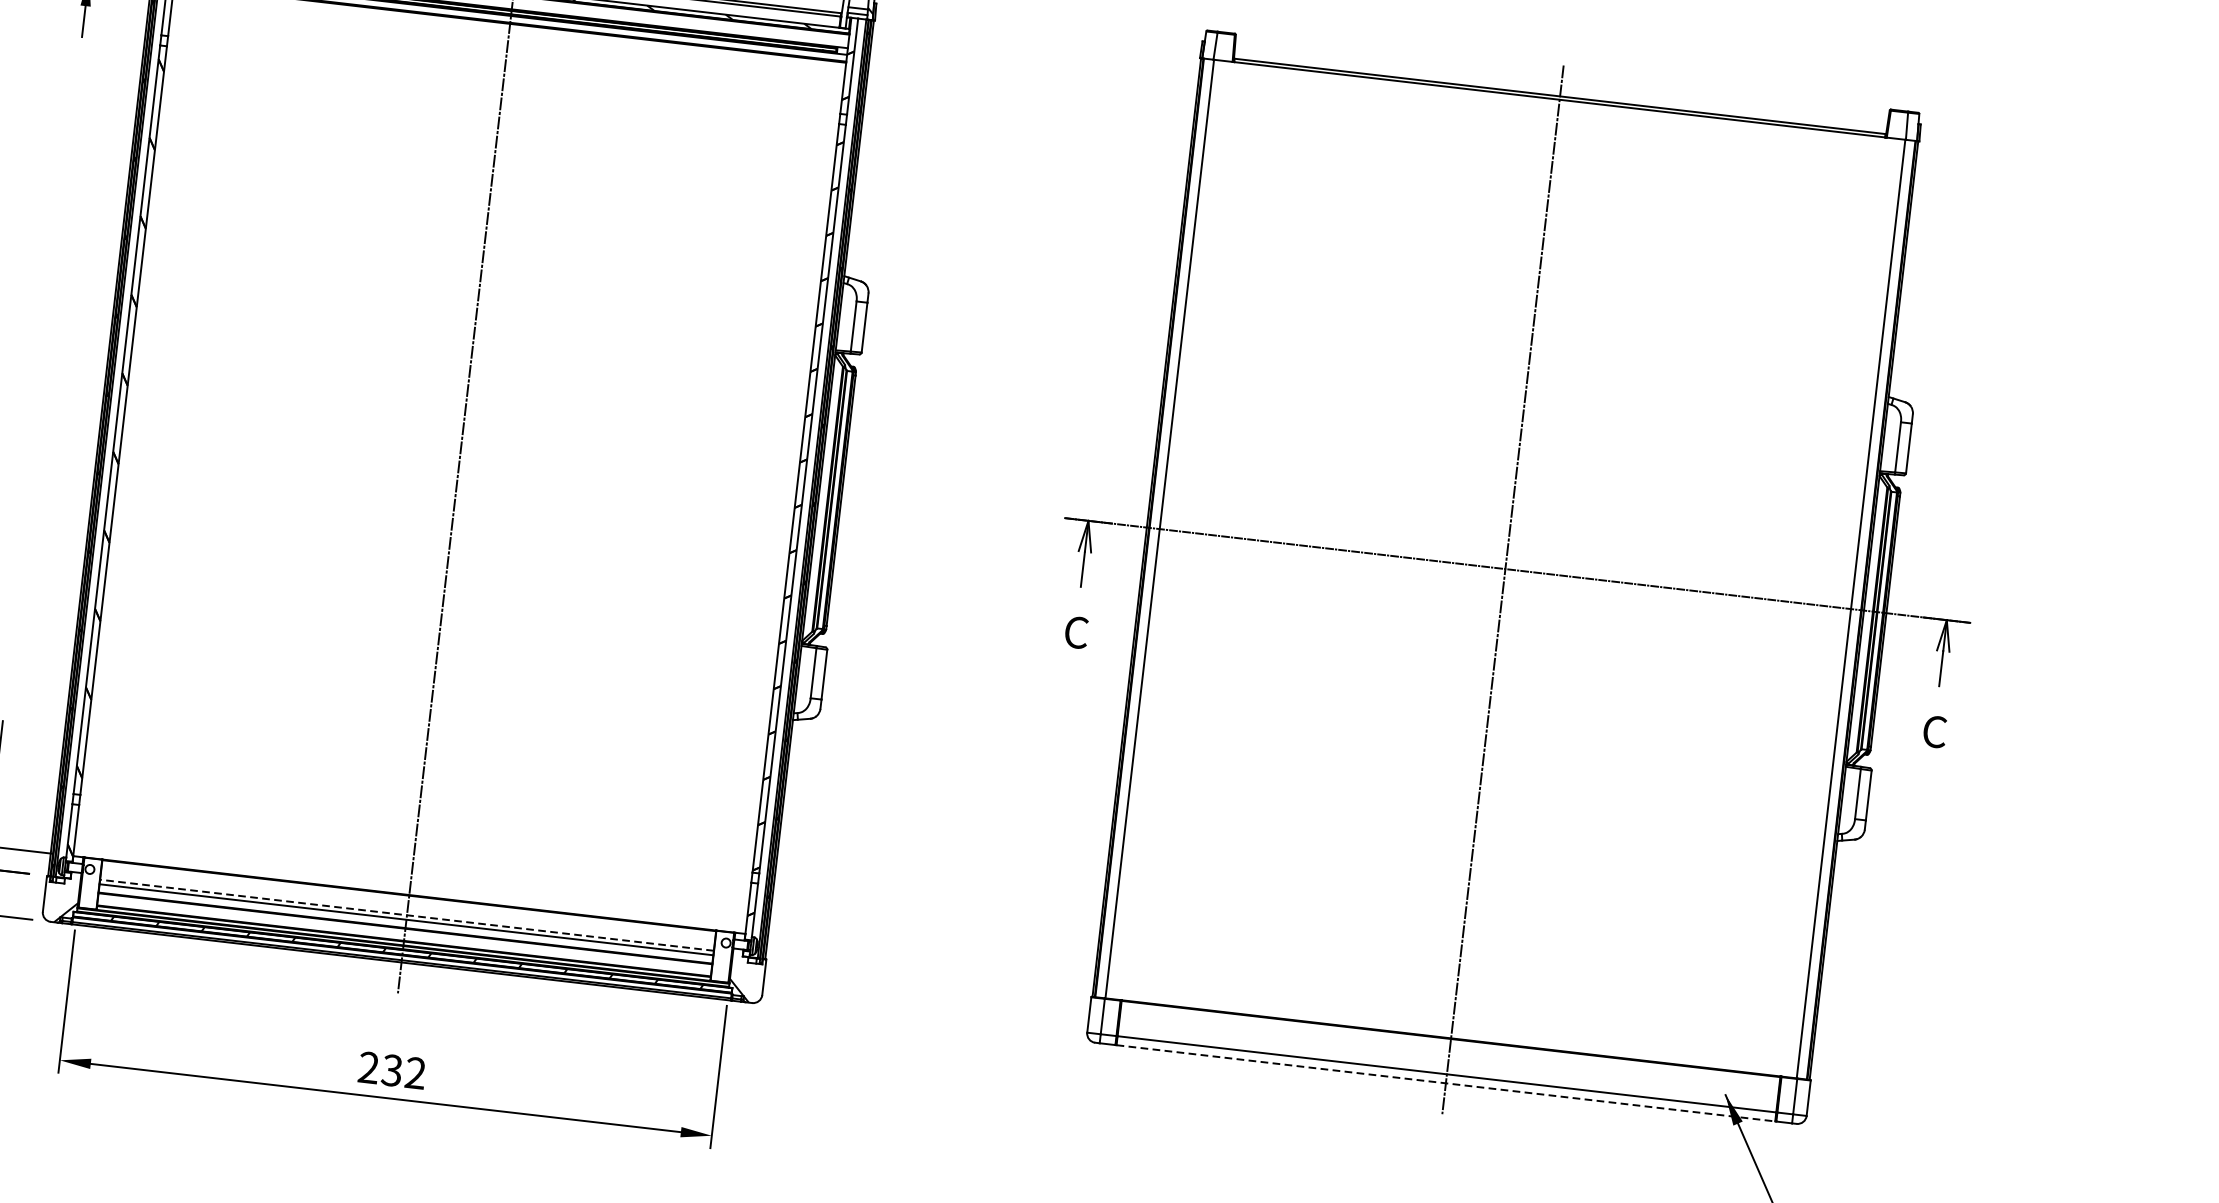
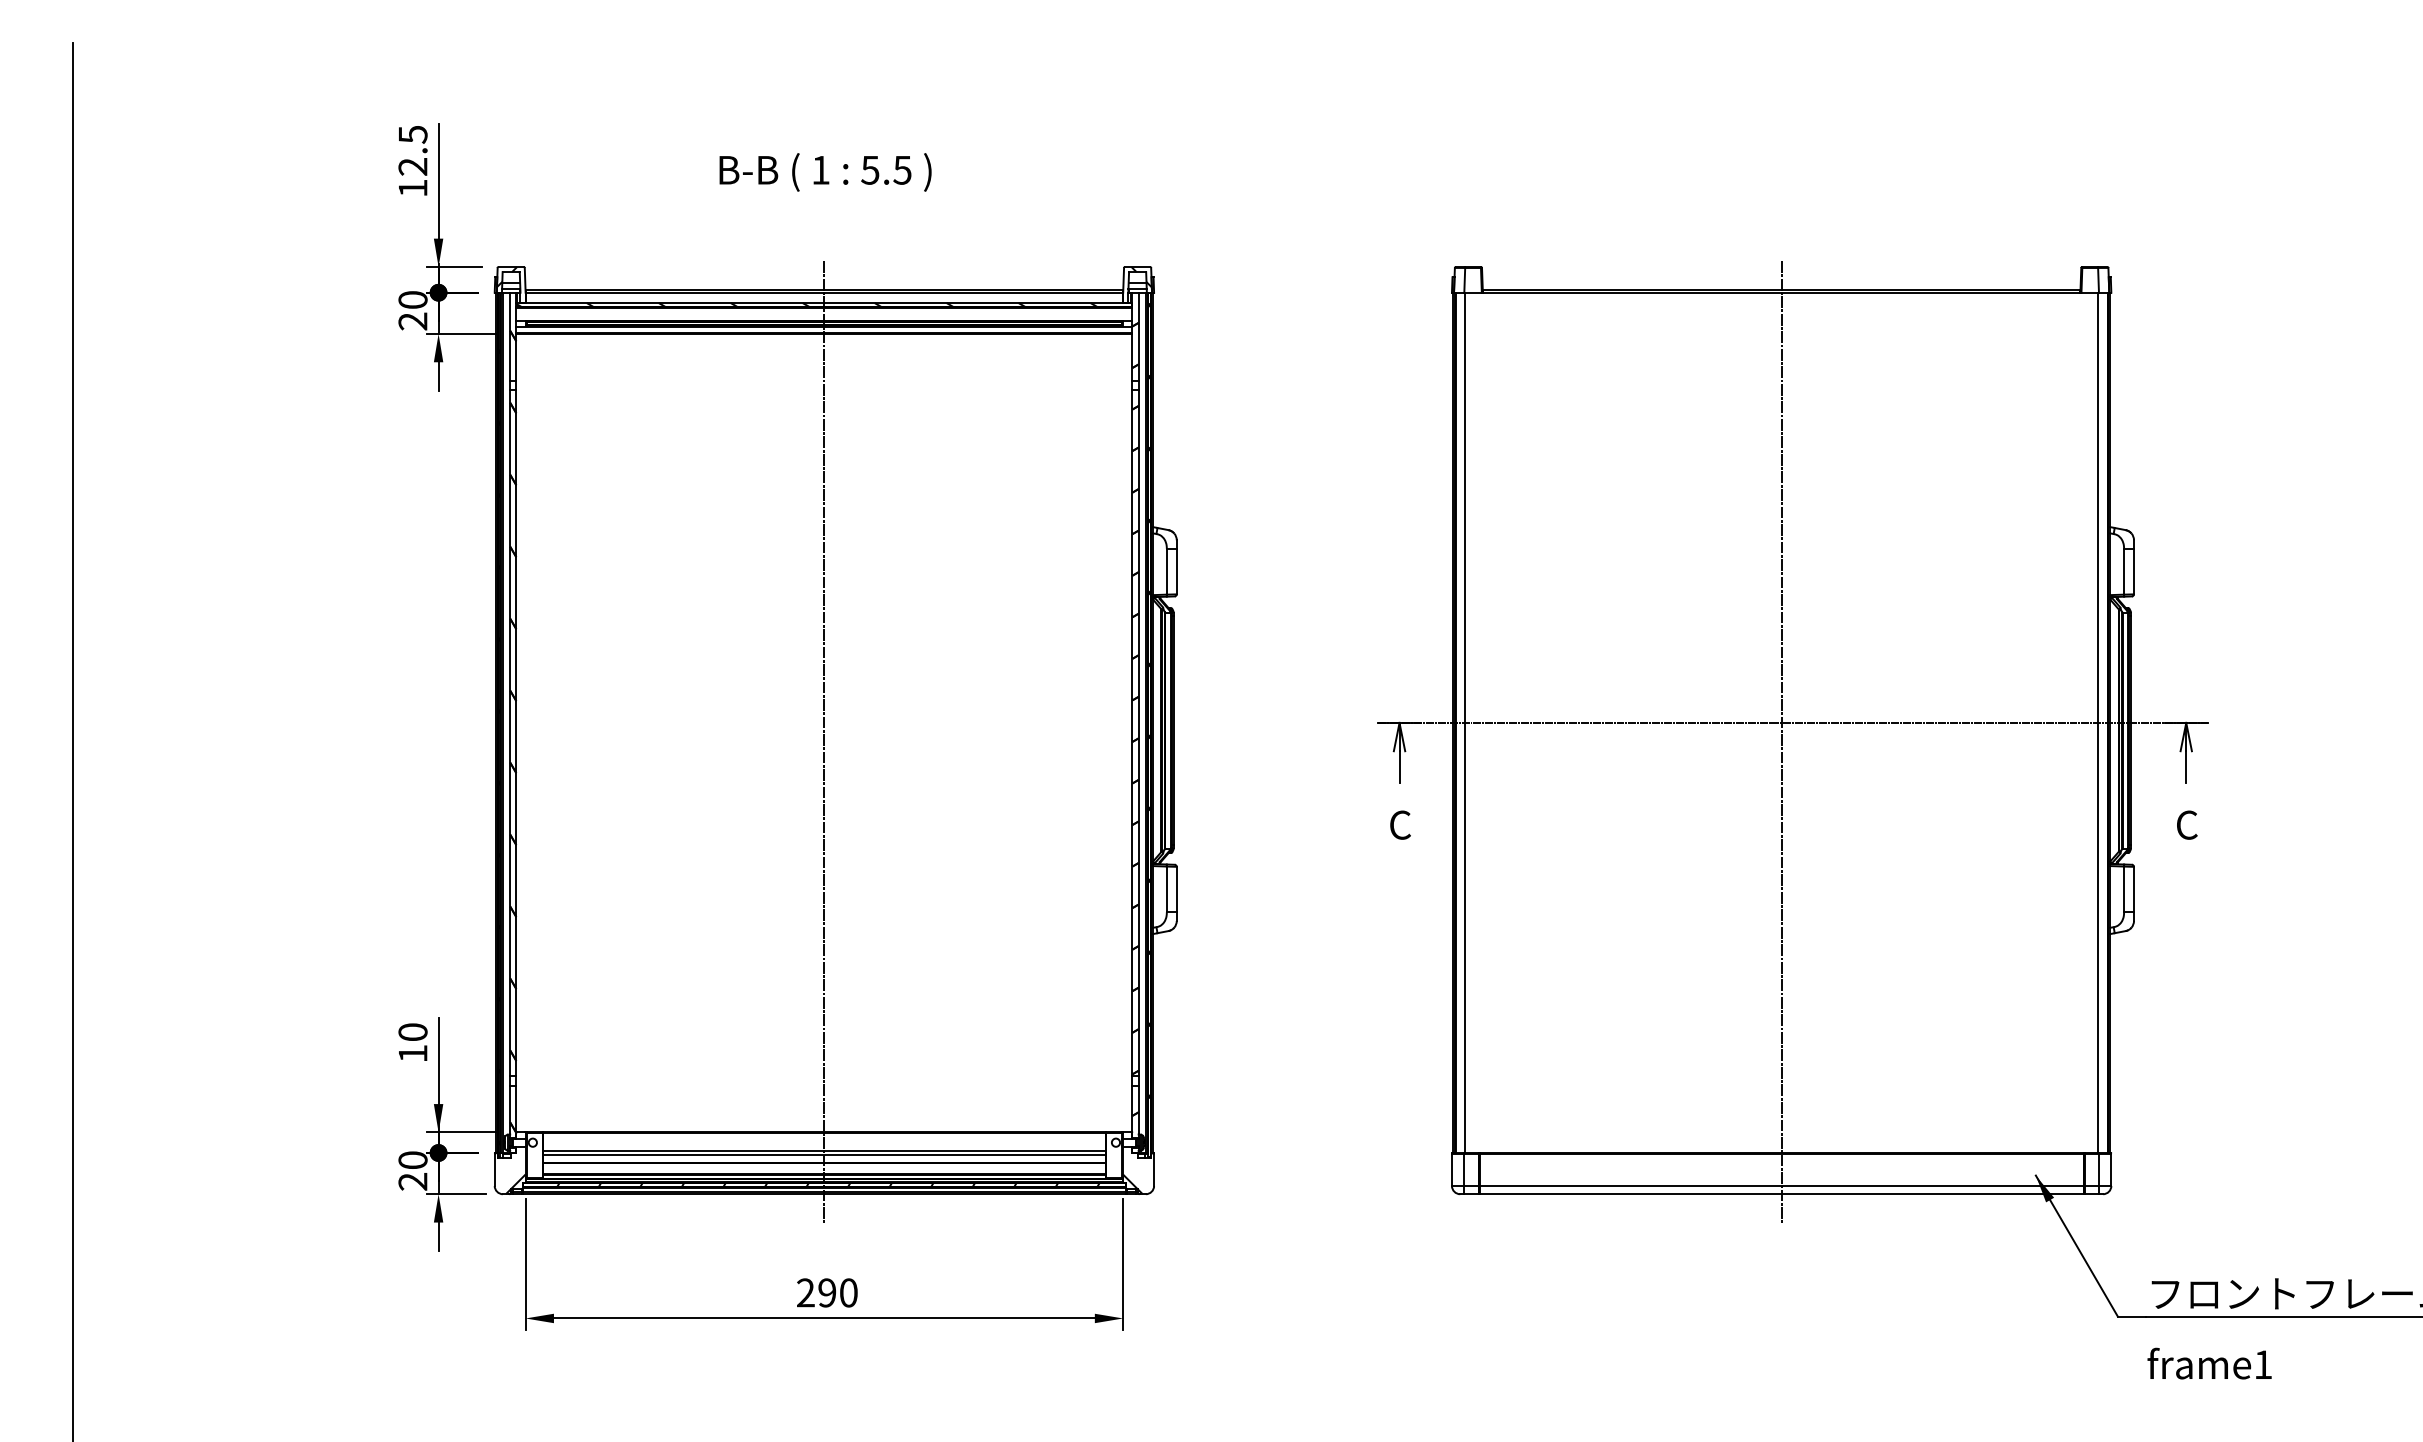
line: (406, 914) -> (823, 1150), dashed -> solid
text: (403, 1071) -> (837, 1292), 232 -> 290
line: (1445, 1083) -> (1781, 1194), dashed -> solid

